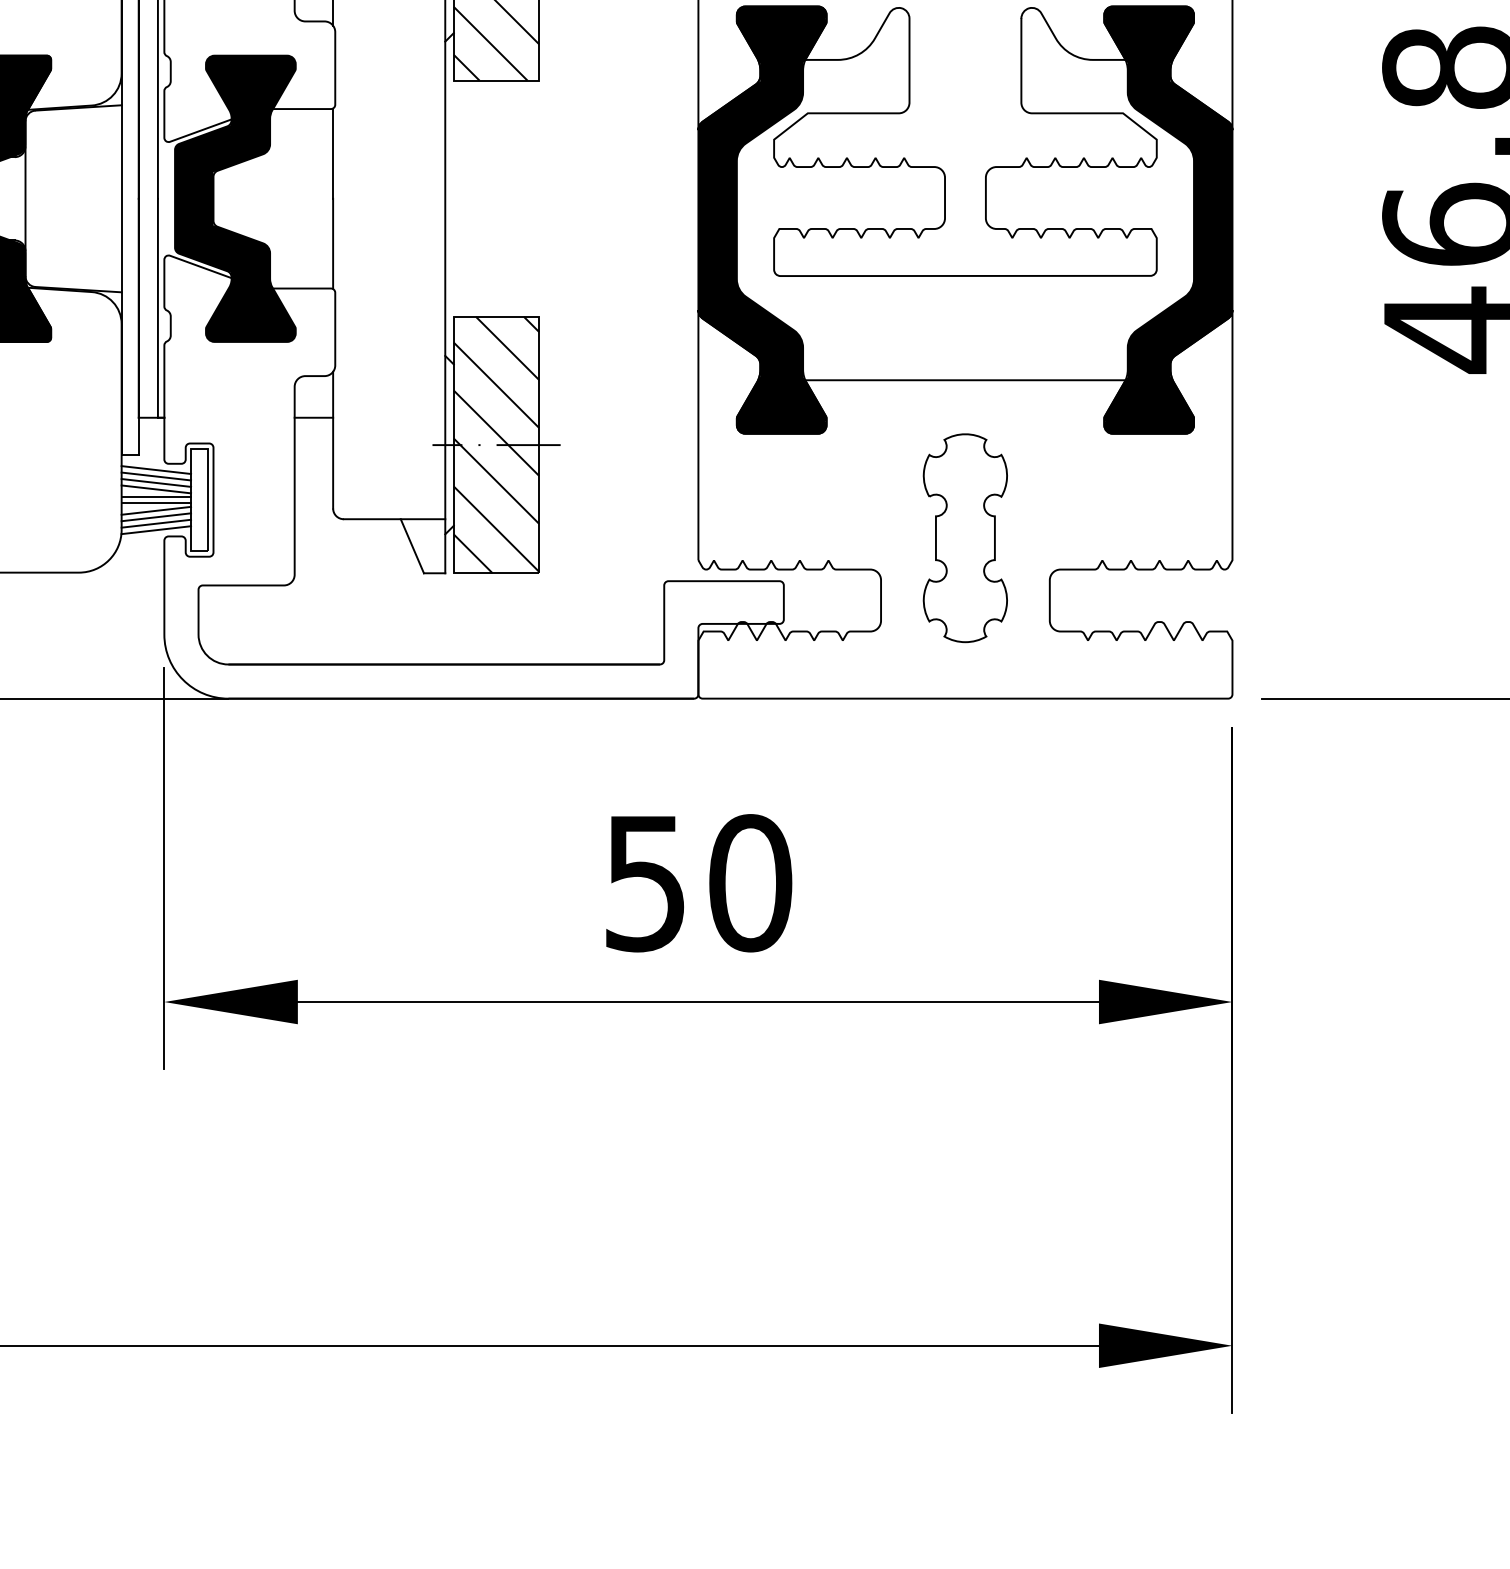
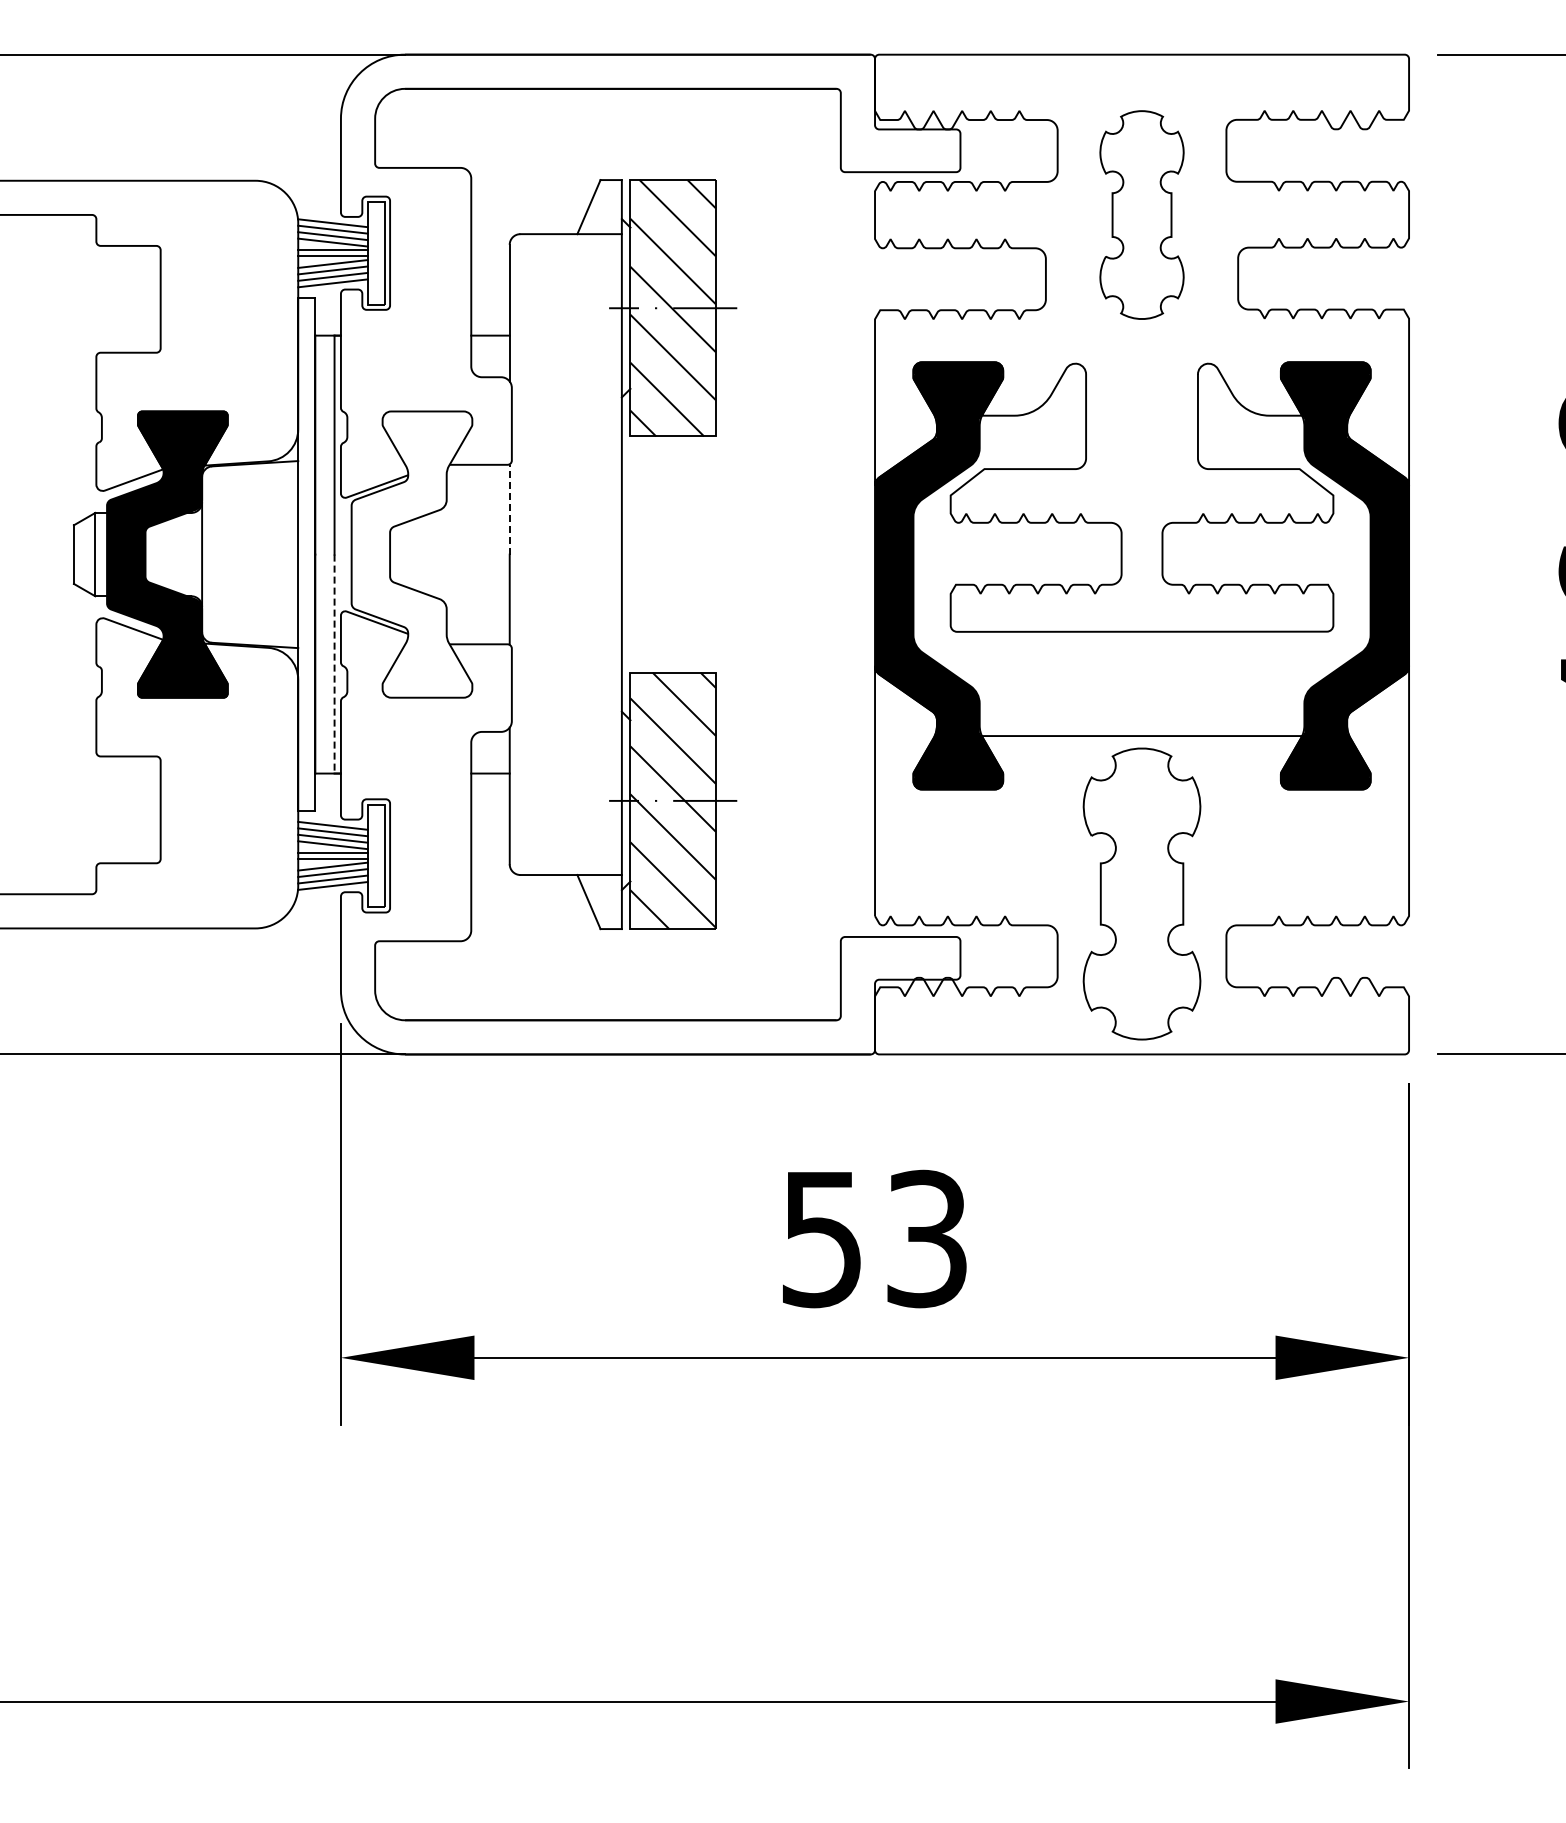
line: (332, 153) -> (509, 509), solid -> dashed
fill: (234, 198) -> (411, 554), removed
line: (157, 308) -> (334, 664), solid -> dashed
part: (964, 537) -> (1141, 893), size x1.4
text: (750, 882) -> (927, 1238), 50 -> 53

